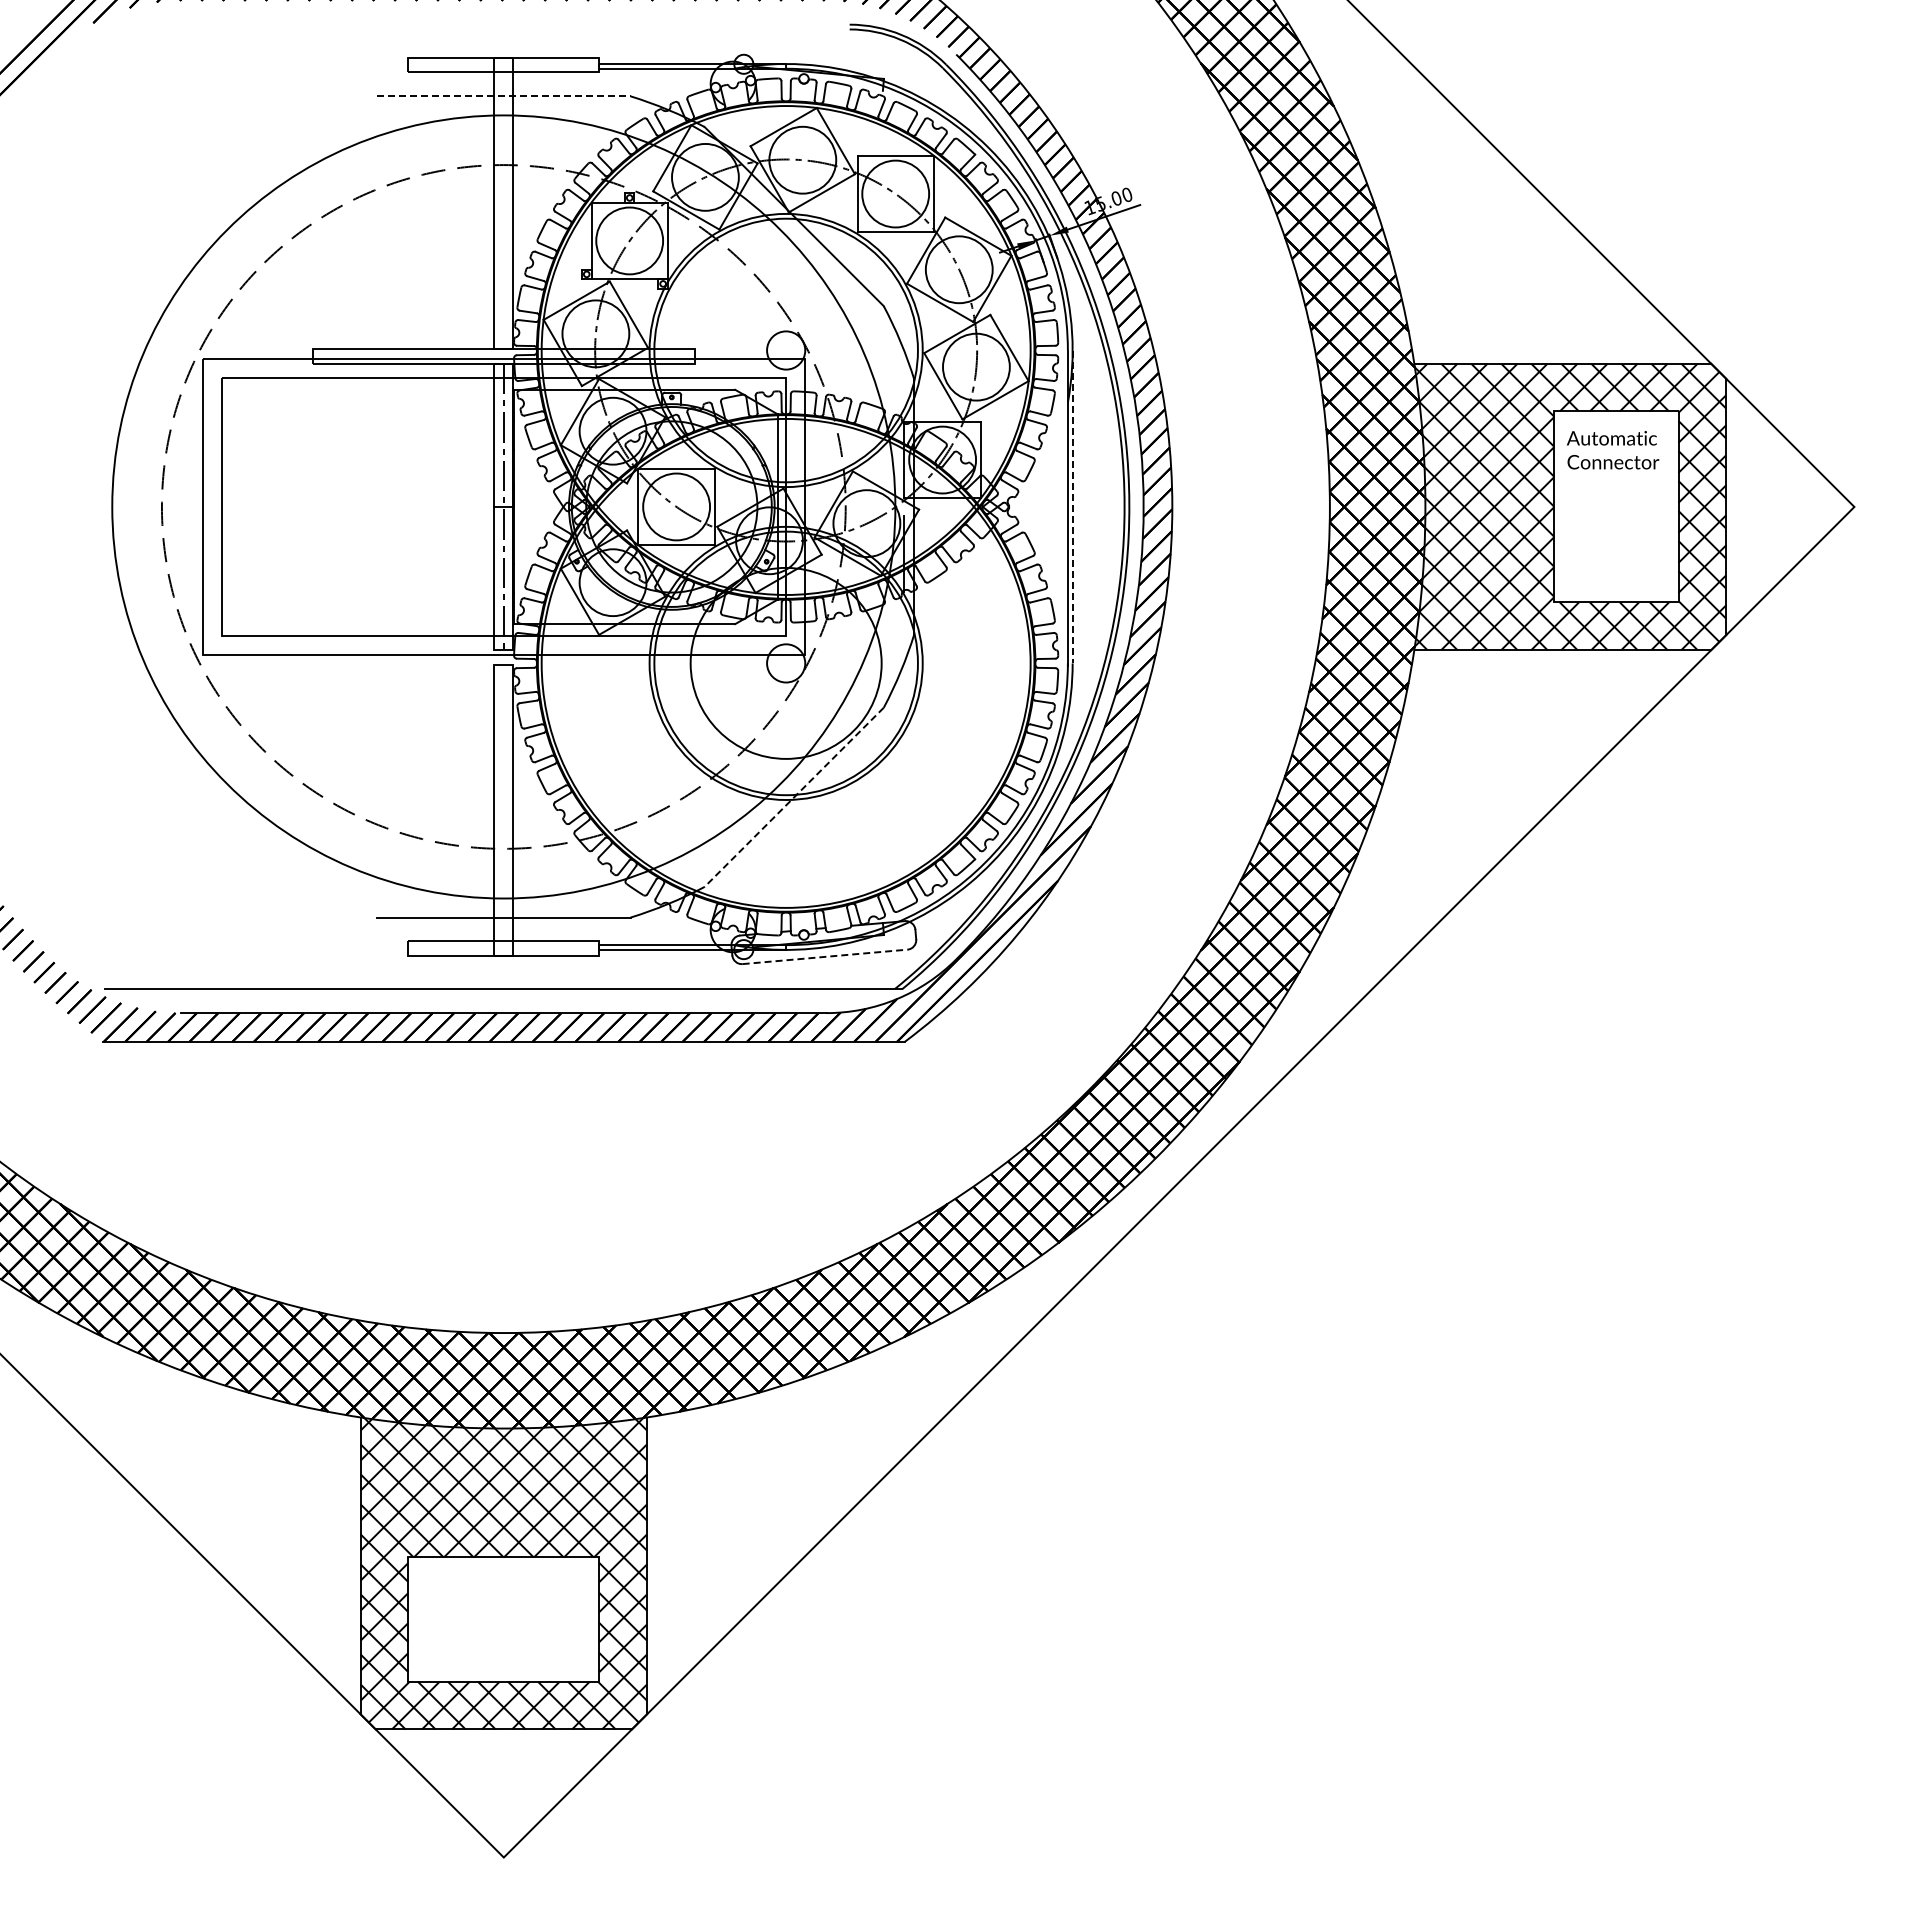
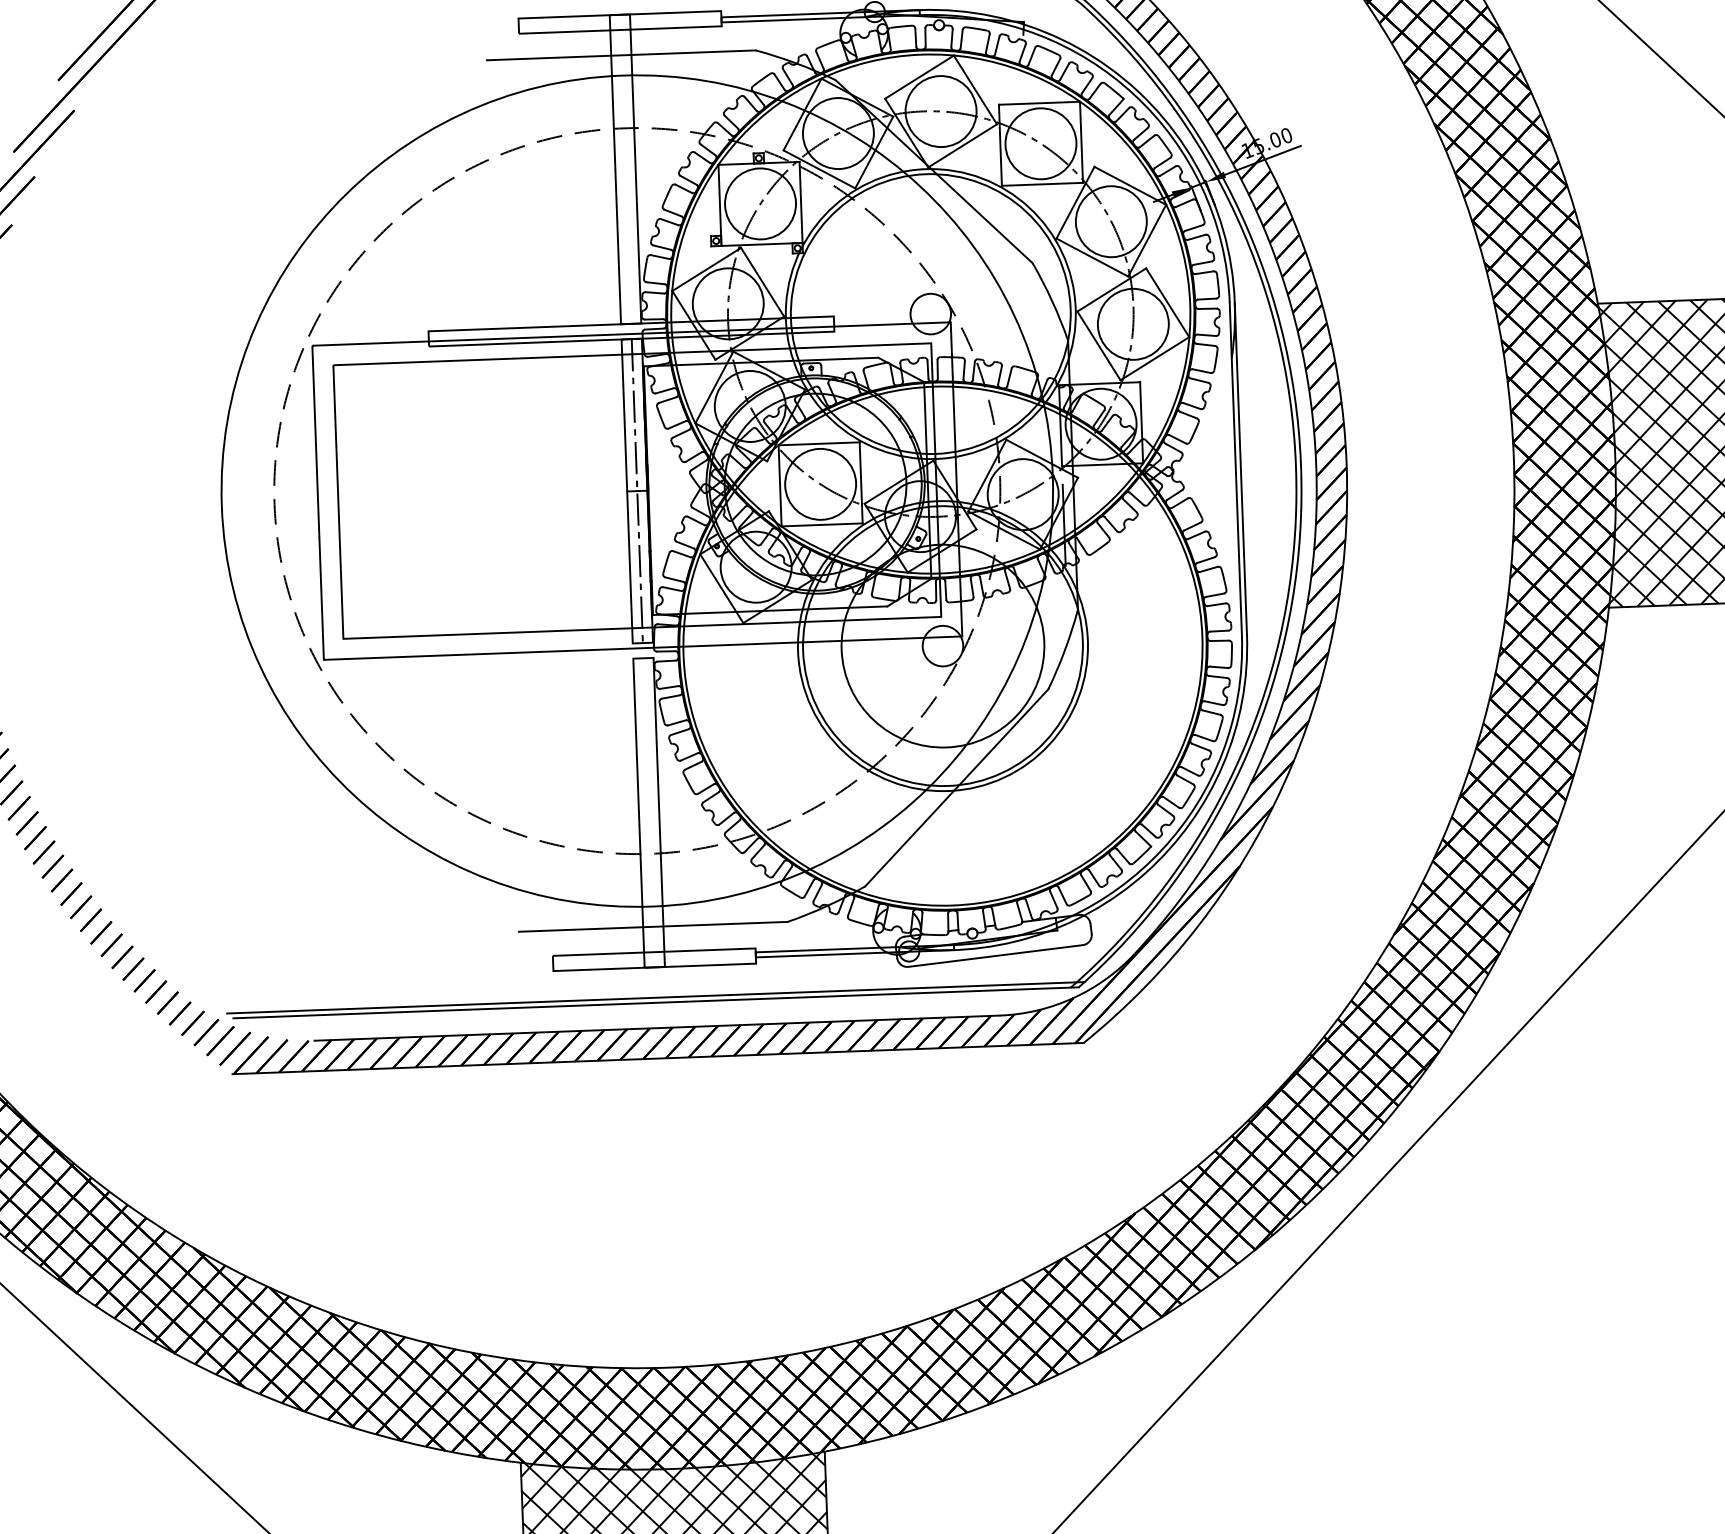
line: (503, 96) -> (620, 55), dashed -> solid
line: (1072, 507) -> (1240, 469), dashed -> solid
line: (794, 797) -> (957, 788), dashed -> solid
line: (825, 956) -> (996, 955), dashed -> solid
line: (503, 984) -> (655, 997), added

